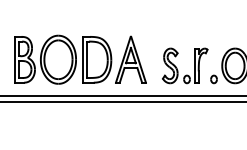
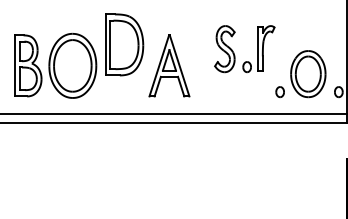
part: (97, 59) -> (124, 44), moved
part: (177, 68) -> (234, 52), moved

